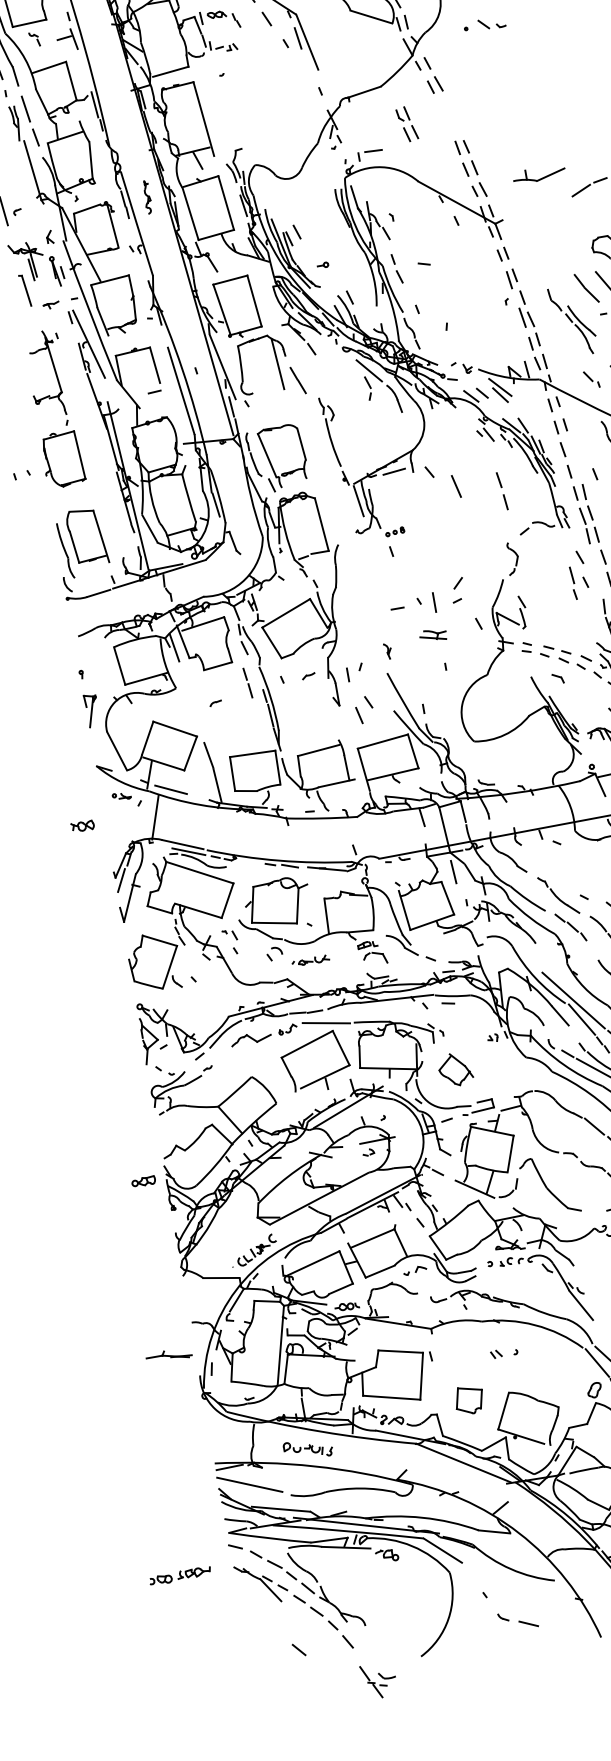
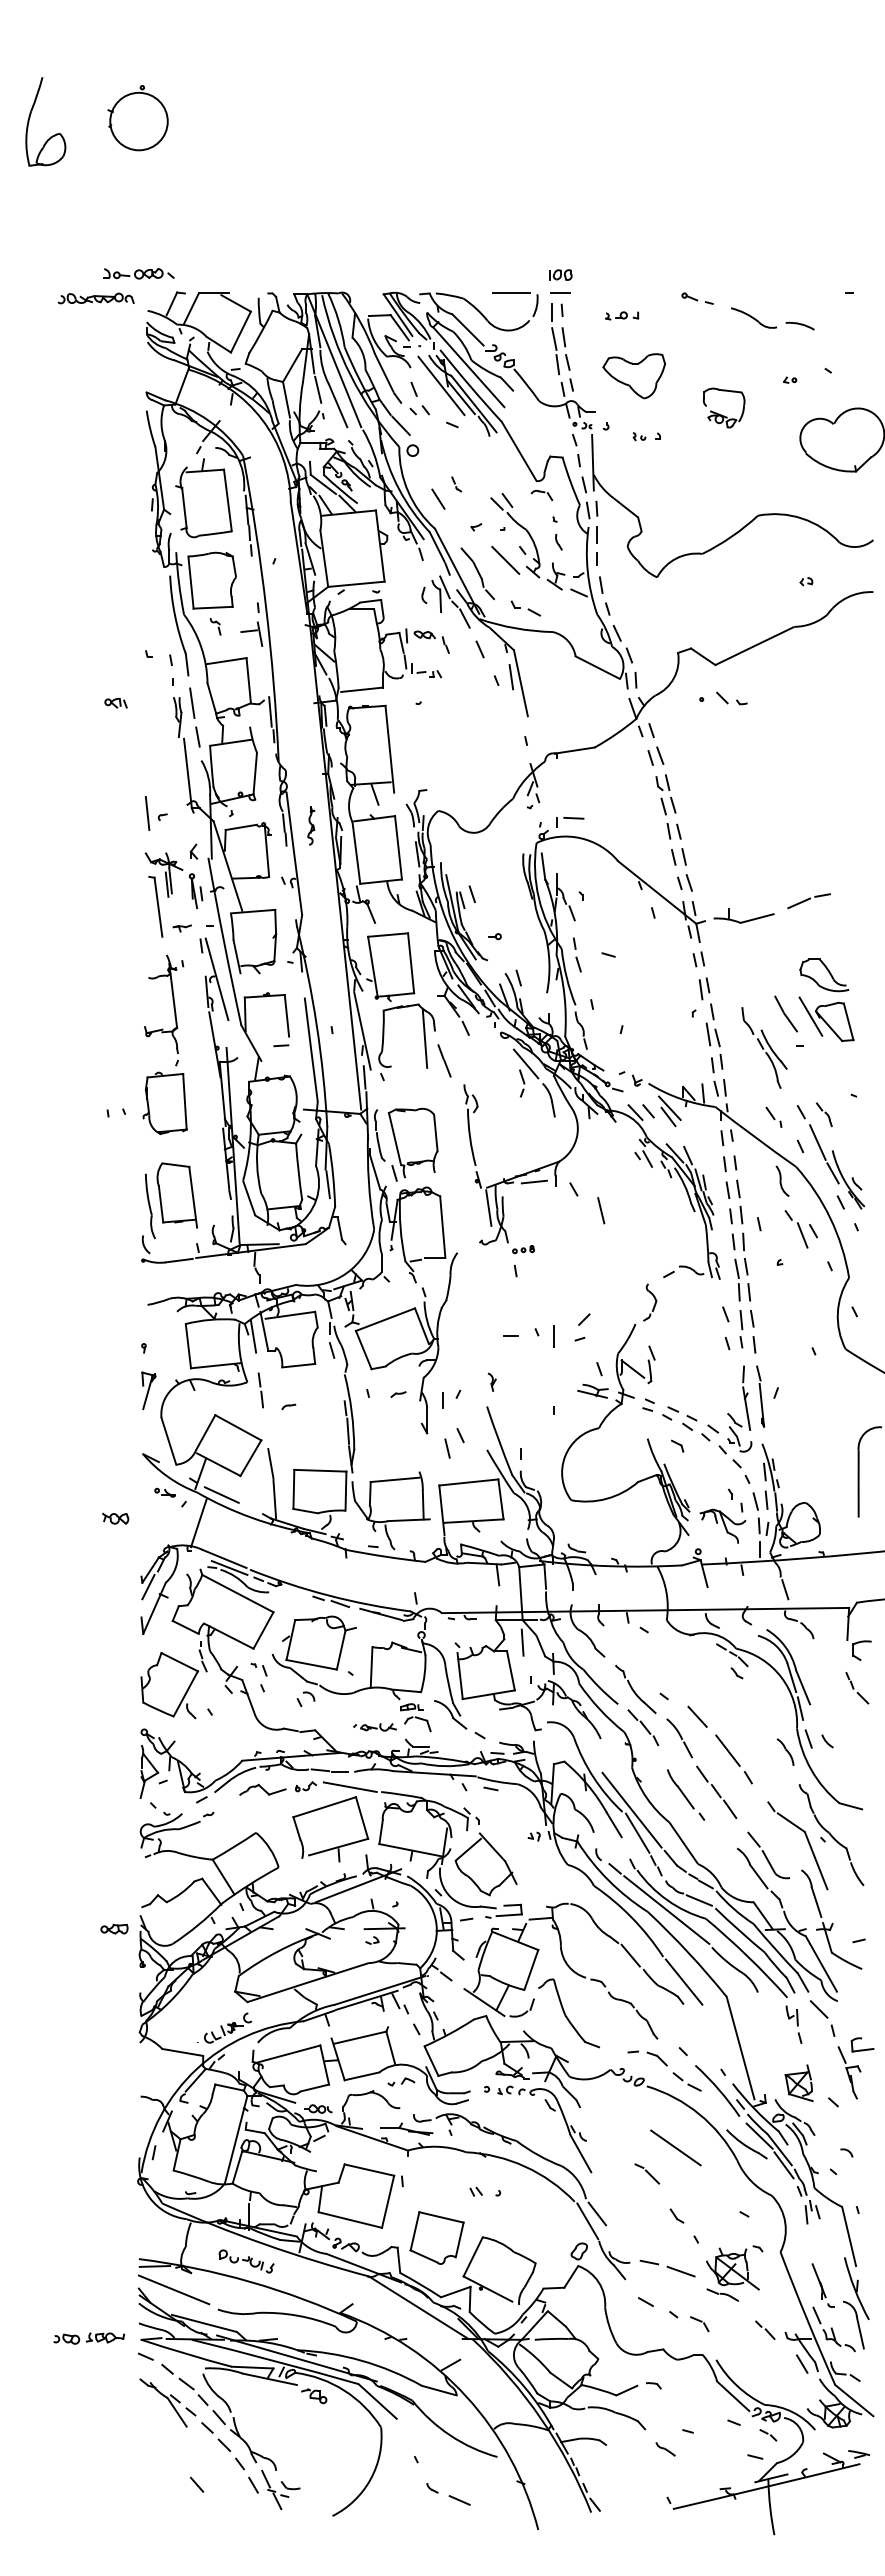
part: (406, 124) -> (665, 794), moved
part: (538, 174) -> (743, 915), moved
part: (24, 290) -> (155, 906), size x1.67
part: (502, 490) -> (739, 1201), moved
part: (573, 583) -> (741, 1329), moved
part: (432, 635) -> (592, 1391), moved
line: (248, 683) -> (261, 1390), moved
part: (310, 961) -> (374, 1727), moved
part: (455, 1069) -> (485, 1864), size x1.67
part: (168, 1355) -> (406, 2128), moved
part: (468, 1399) -> (436, 2237), size x1.67
part: (180, 1575) -> (89, 2338), moved
part: (378, 1680) -> (280, 2489), moved

